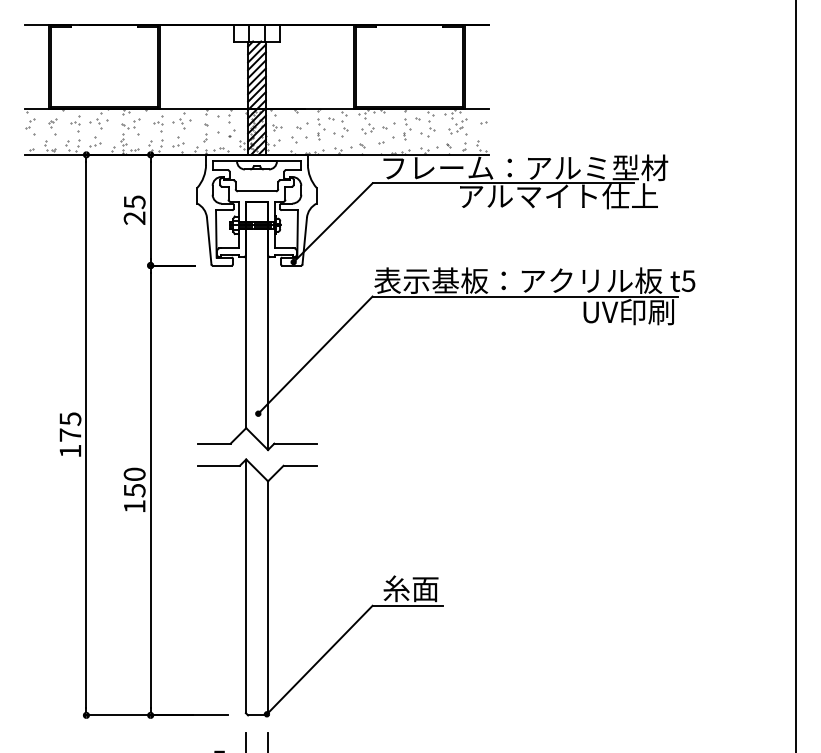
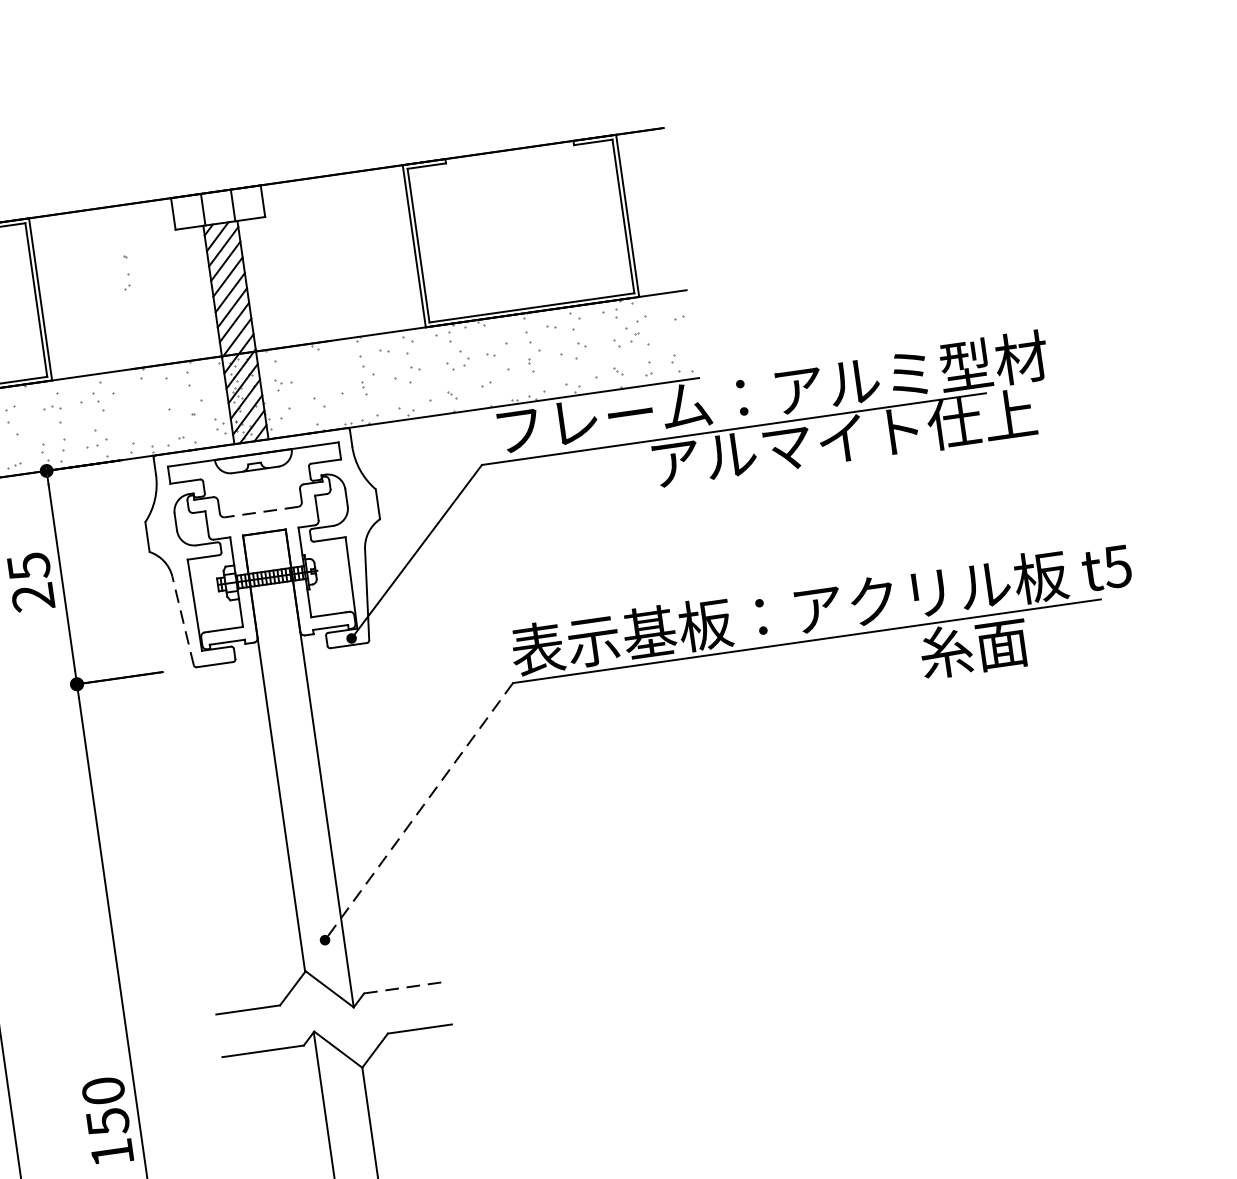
part: (302, 125) -> (331, 372), removed
part: (205, 132) -> (126, 272), moved
line: (256, 191) -> (260, 512), solid -> dashed
line: (209, 240) -> (183, 619), solid -> dashed
text: (628, 311) -> (1010, 641), UV印刷 -> 糸面
line: (315, 355) -> (419, 812), solid -> dashed
line: (296, 443) -> (406, 987), solid -> dashed

